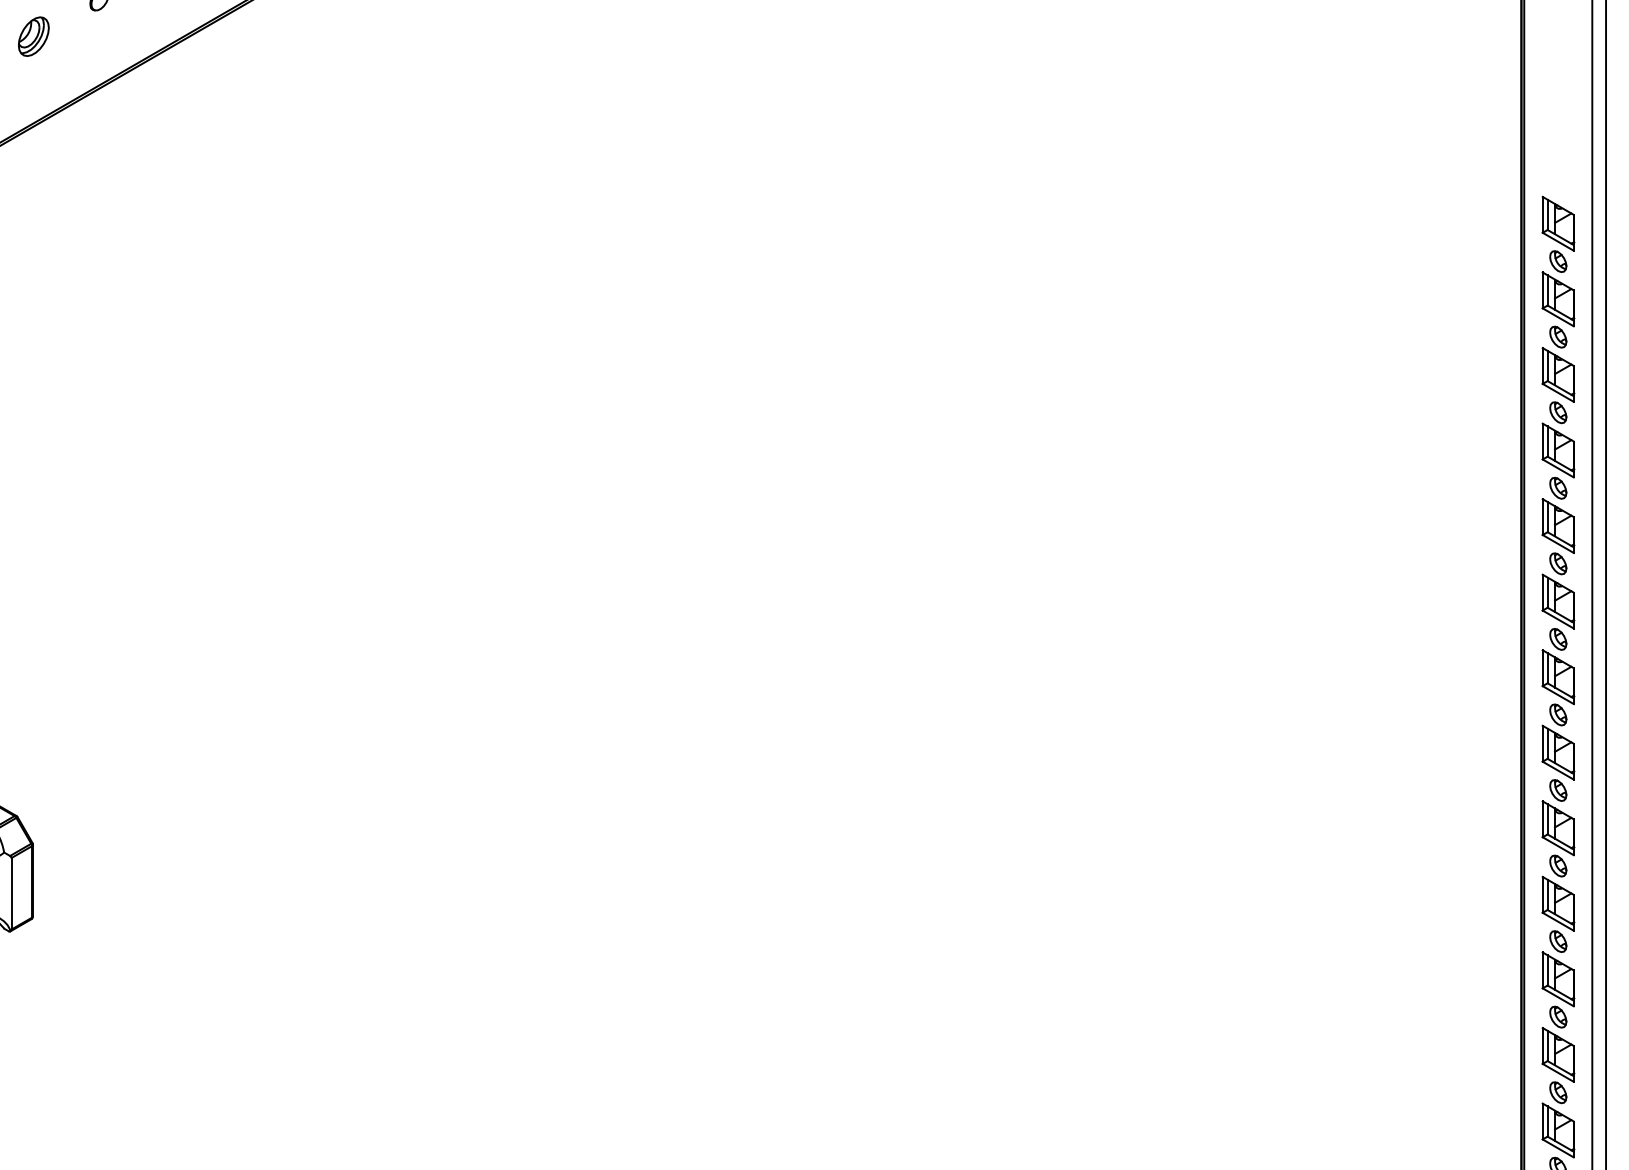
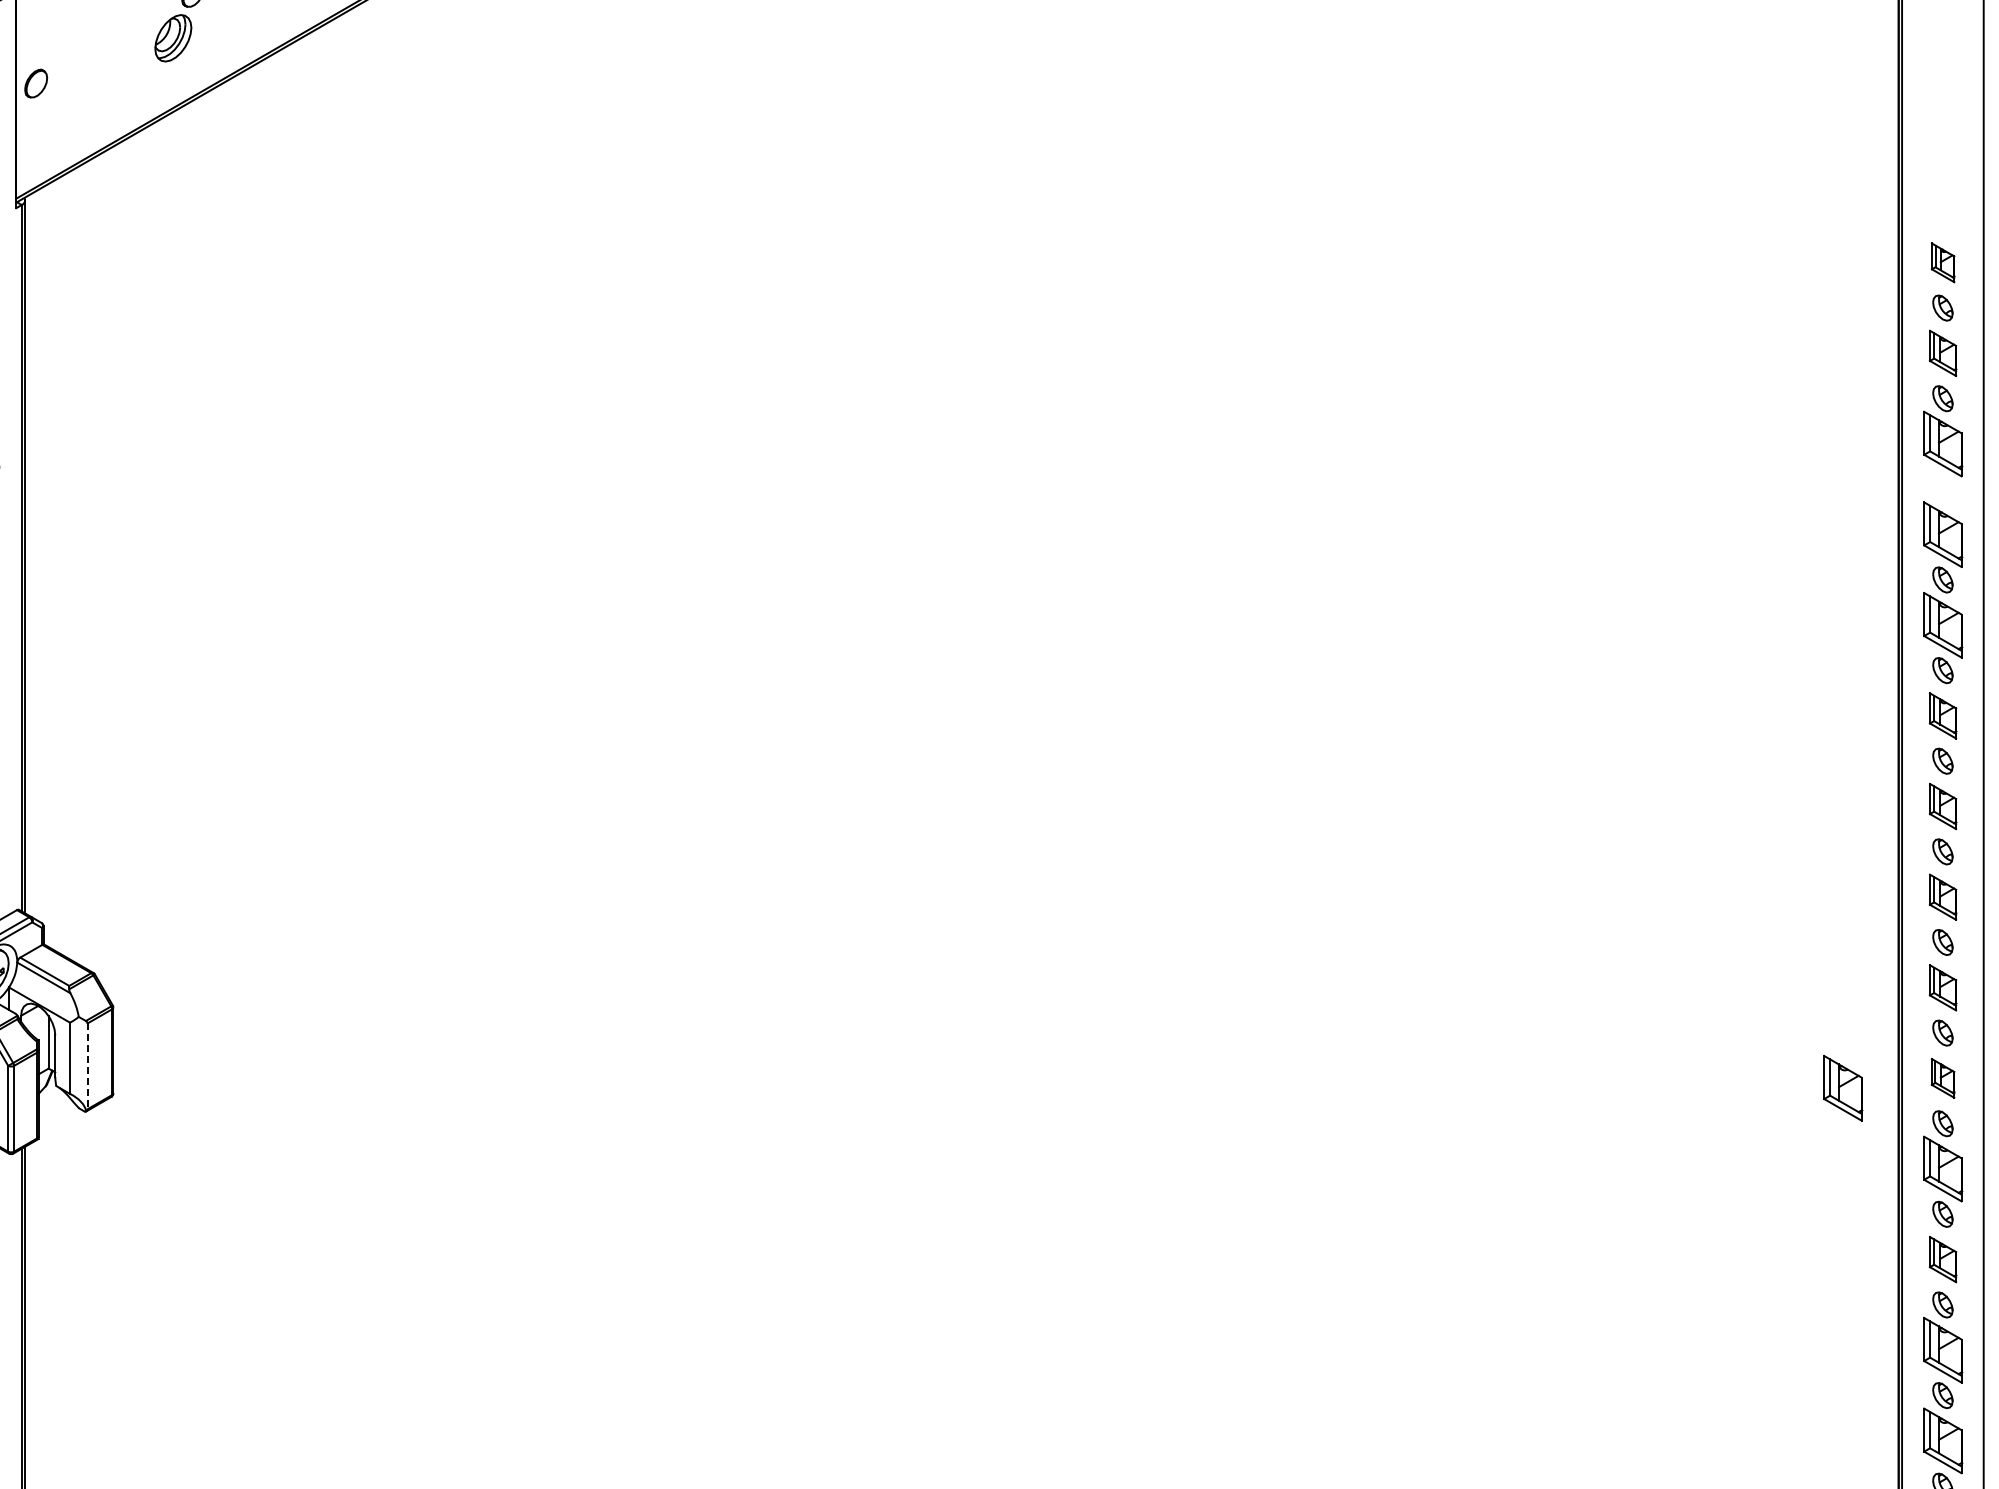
part: (33, 36) -> (173, 38), moved
part: (1558, 223) -> (1943, 262), size x0.6
part: (1558, 299) -> (1943, 353), size x0.7
part: (1557, 412) -> (1942, 488), removed
part: (1558, 601) -> (1943, 715), size x0.7
part: (1558, 677) -> (1943, 806), size x0.7
part: (1558, 753) -> (1943, 897), size x0.7
part: (1558, 828) -> (1943, 987), size x0.7
line: (11, 893) -> (87, 1066), solid -> dashed
part: (1558, 903) -> (1943, 1078), size x0.6
part: (1475, 912) -> (1843, 1088), added
part: (1558, 1054) -> (1943, 1259), size x0.7

